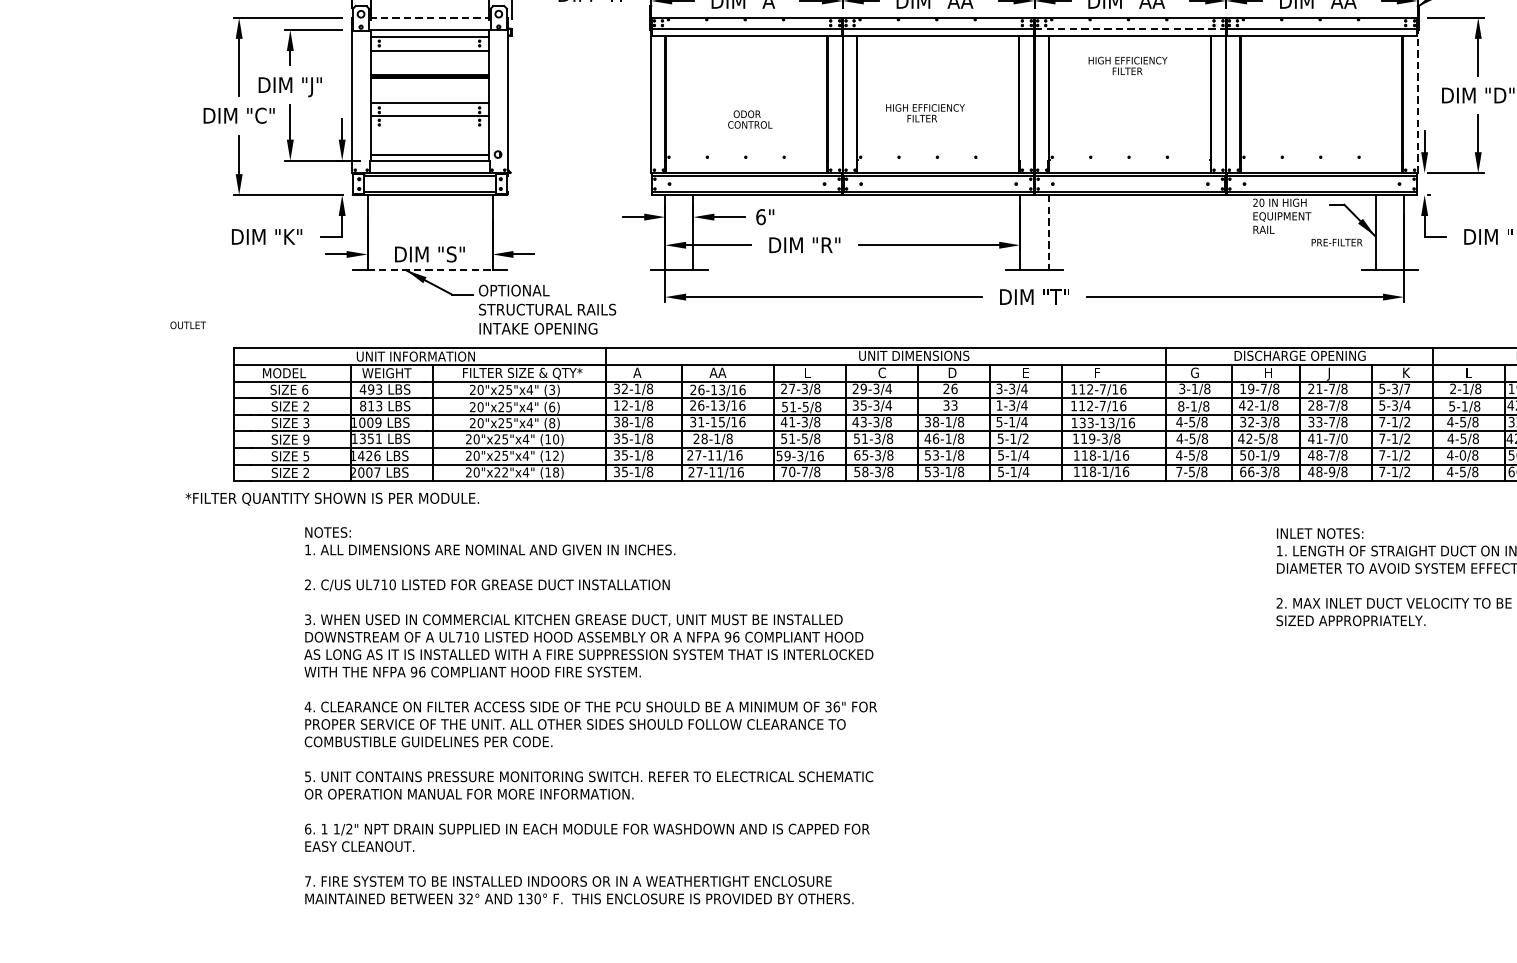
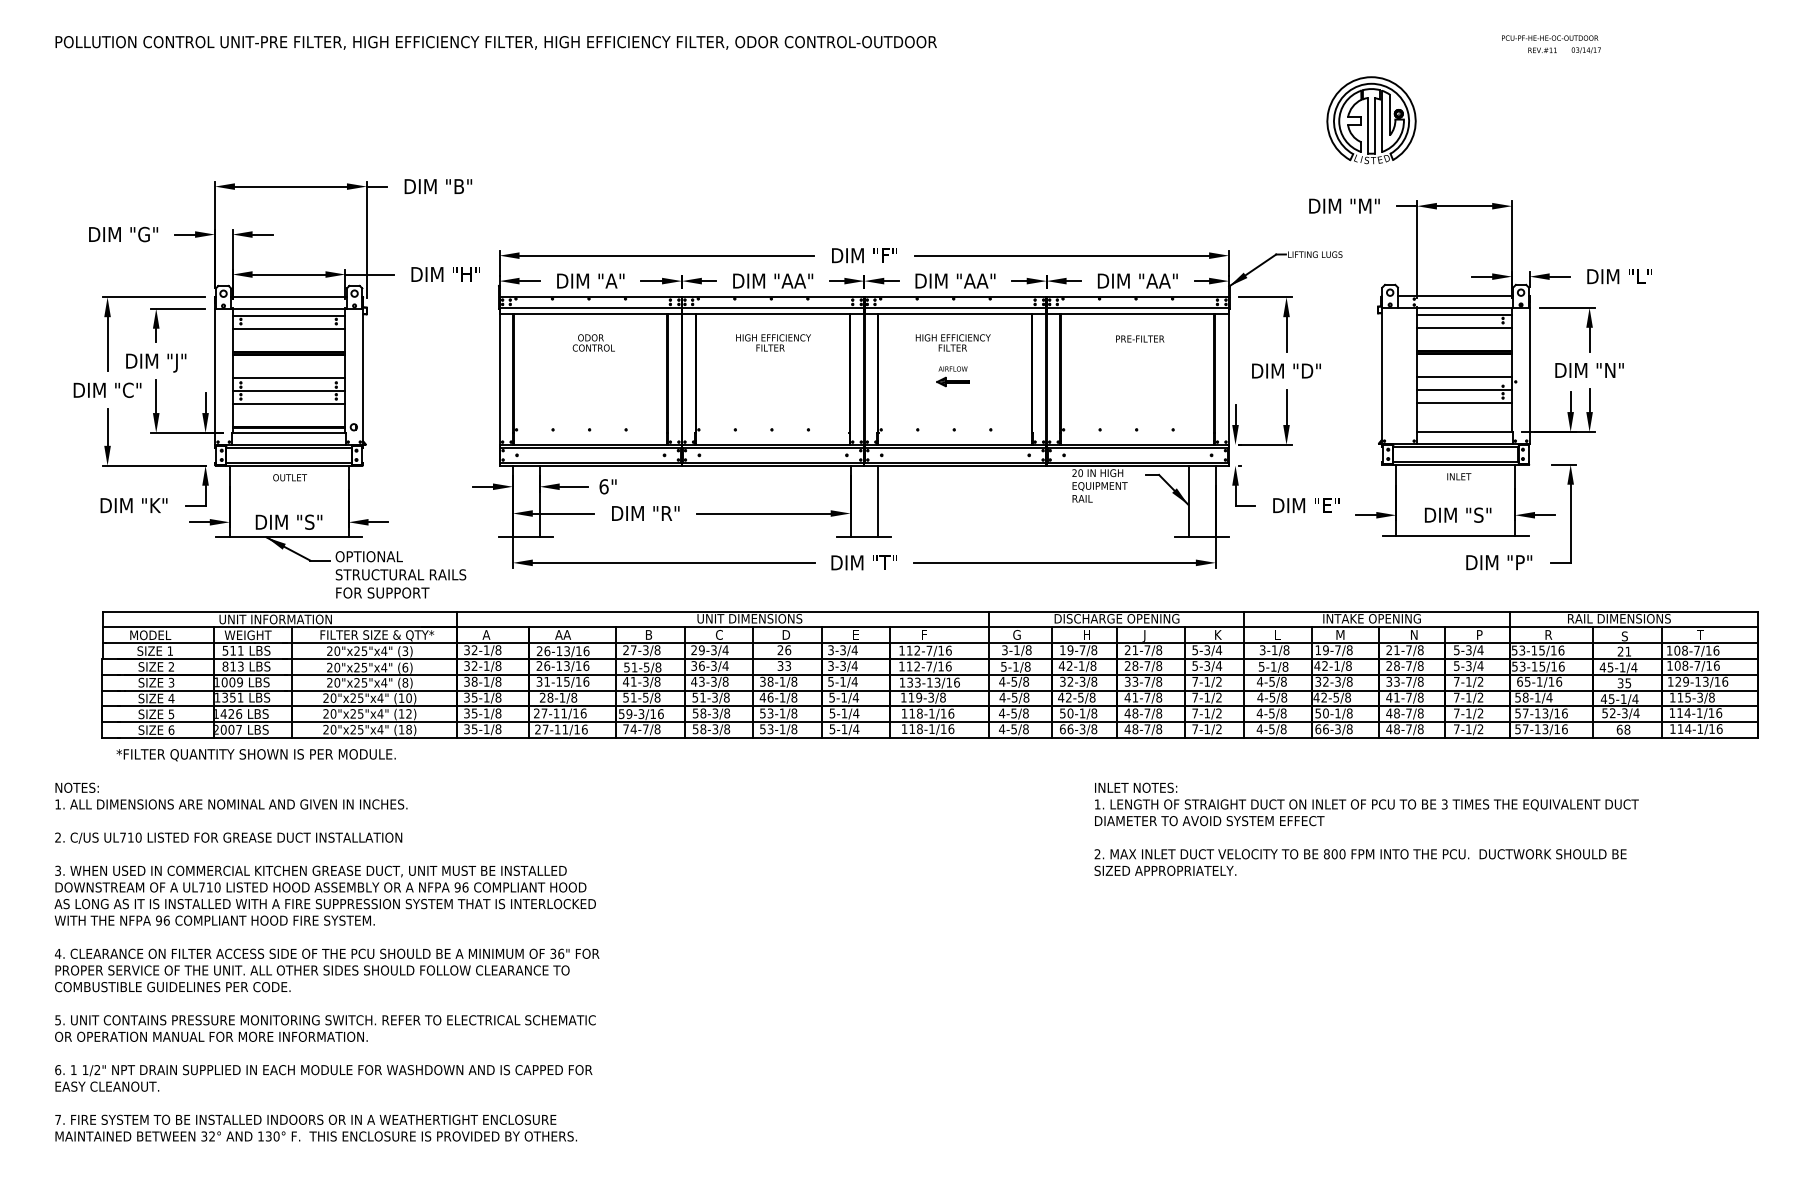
line: (430, 18) -> (289, 297), dashed -> solid
line: (1130, 28) -> (955, 307), dashed -> solid
part: (1127, 101) -> (952, 376), added
line: (1417, 101) -> (1228, 376), dashed -> solid
text: (925, 112) -> (773, 342), moved
text: (749, 119) -> (593, 342), moved
line: (429, 130) -> (288, 404), added
line: (1048, 232) -> (877, 501), dashed -> solid
text: (1337, 242) -> (1140, 338), moved
line: (430, 270) -> (289, 537), dashed -> solid
text: (187, 325) -> (289, 477), moved
text: (538, 328) -> (392, 592), INTAKE OPENING -> FOR SUPPORT
text: (808, 372) -> (649, 634), L -> B
text: (305, 389) -> (170, 650), 6 -> 1
text: (370, 389) -> (232, 650), 493 -> 511
text: (1406, 389) -> (1218, 650), 5-3/7 -> 5-3/4
text: (1453, 389) -> (1262, 650), 2-1/8 -> 3-1/8
text: (616, 404) -> (466, 665), 12-1/8 -> 32-1/8
text: (863, 404) -> (701, 665), 35-3/4 -> 36-3/4
text: (998, 404) -> (830, 665), 1-3/4 -> 3-3/4
text: (1180, 406) -> (1003, 666), 8-1/8 -> 5-1/8
text: (1025, 438) -> (855, 697), 5-1/2 -> 5-1/4
text: (1344, 438) -> (1159, 697), 41-7/0 -> 41-7/8
text: (306, 439) -> (171, 698), 9 -> 4
text: (861, 455) -> (699, 713), 65-3/8 -> 58-3/8
text: (1276, 455) -> (1094, 713), 50-1/9 -> 50-1/8
text: (1462, 455) -> (1271, 713), 4-0/8 -> 4-5/8
text: (306, 472) -> (171, 729), 2 -> 6
text: (505, 472) -> (360, 729), 20"x22"x4" -> 20"x25"x4"
text: (791, 472) -> (633, 729), 70-7/8 -> 74-7/8
text: (1179, 472) -> (1002, 729), 7-5/8 -> 4-5/8
text: (1332, 472) -> (1147, 729), 48-9/8 -> 48-7/8
text: (331, 499) -> (255, 755), moved
text: (590, 715) -> (326, 961), moved

